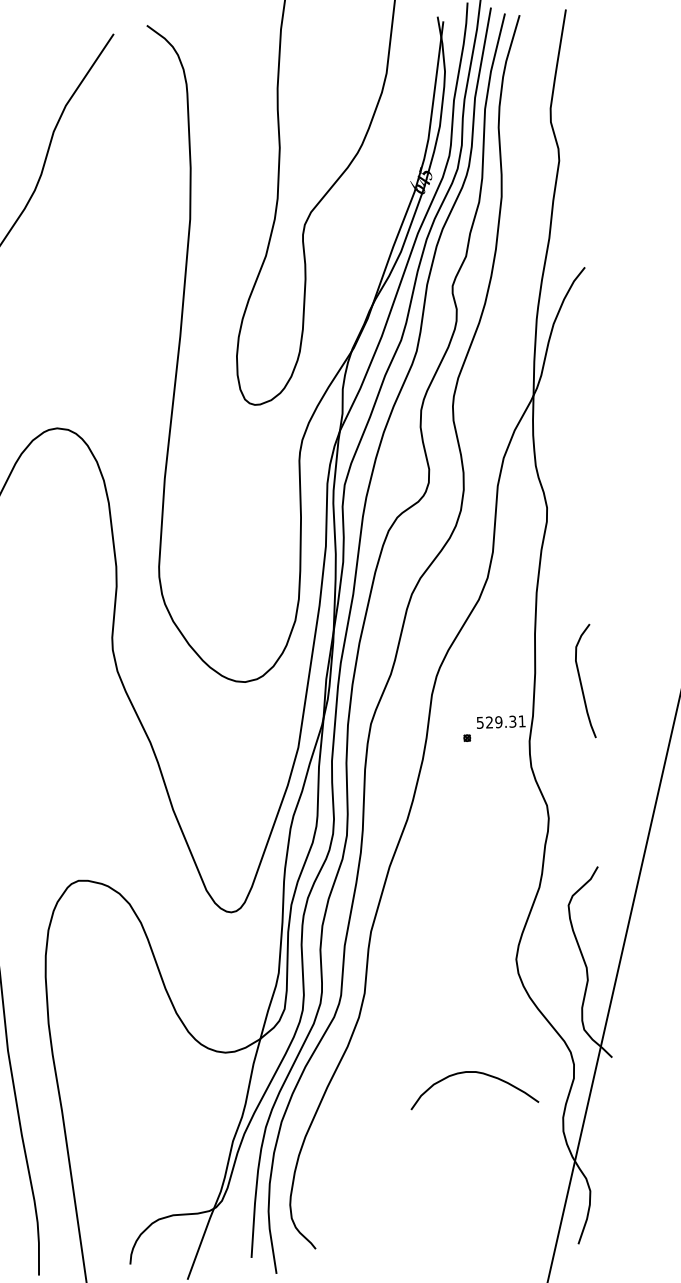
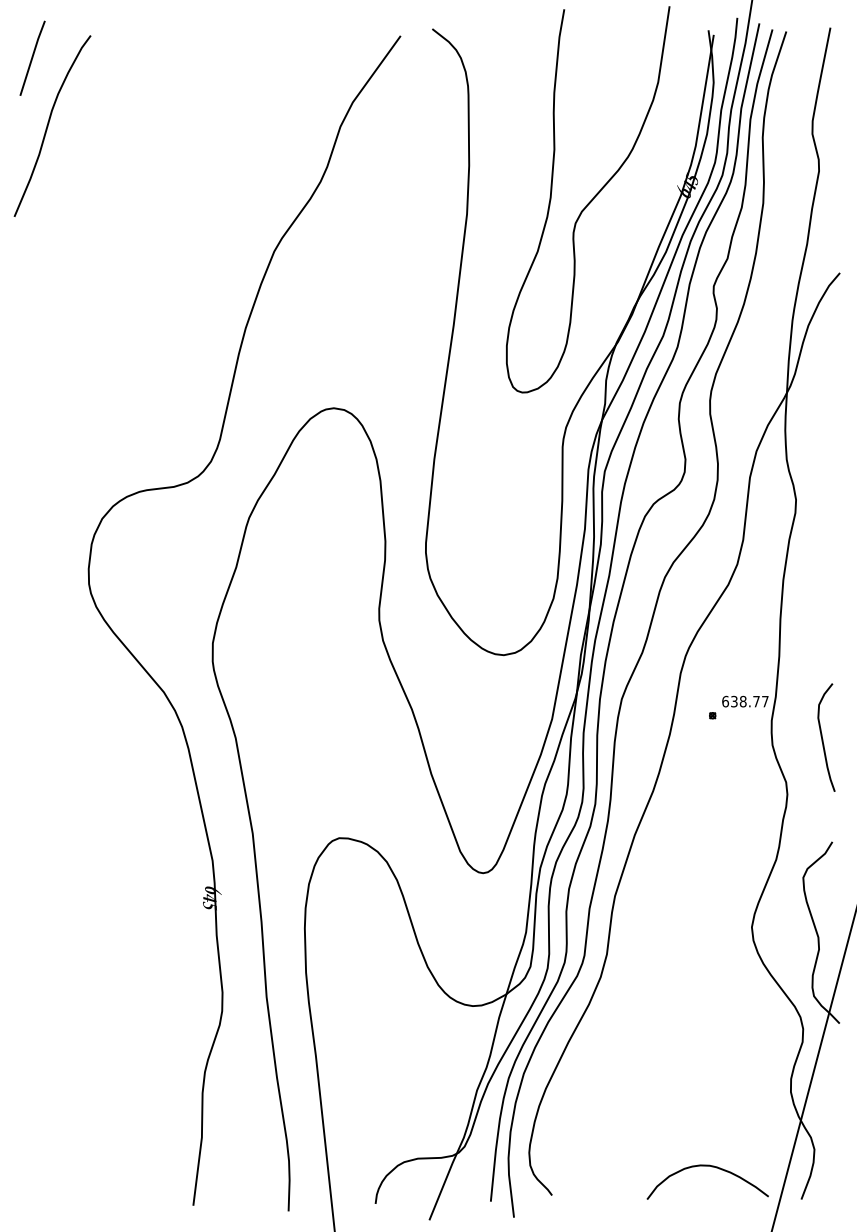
curve: (582, 683) -> (823, 739), moved
text: (501, 721) -> (745, 701), 529.31 -> 638.77
curve: (478, 1073) -> (712, 1167), moved

